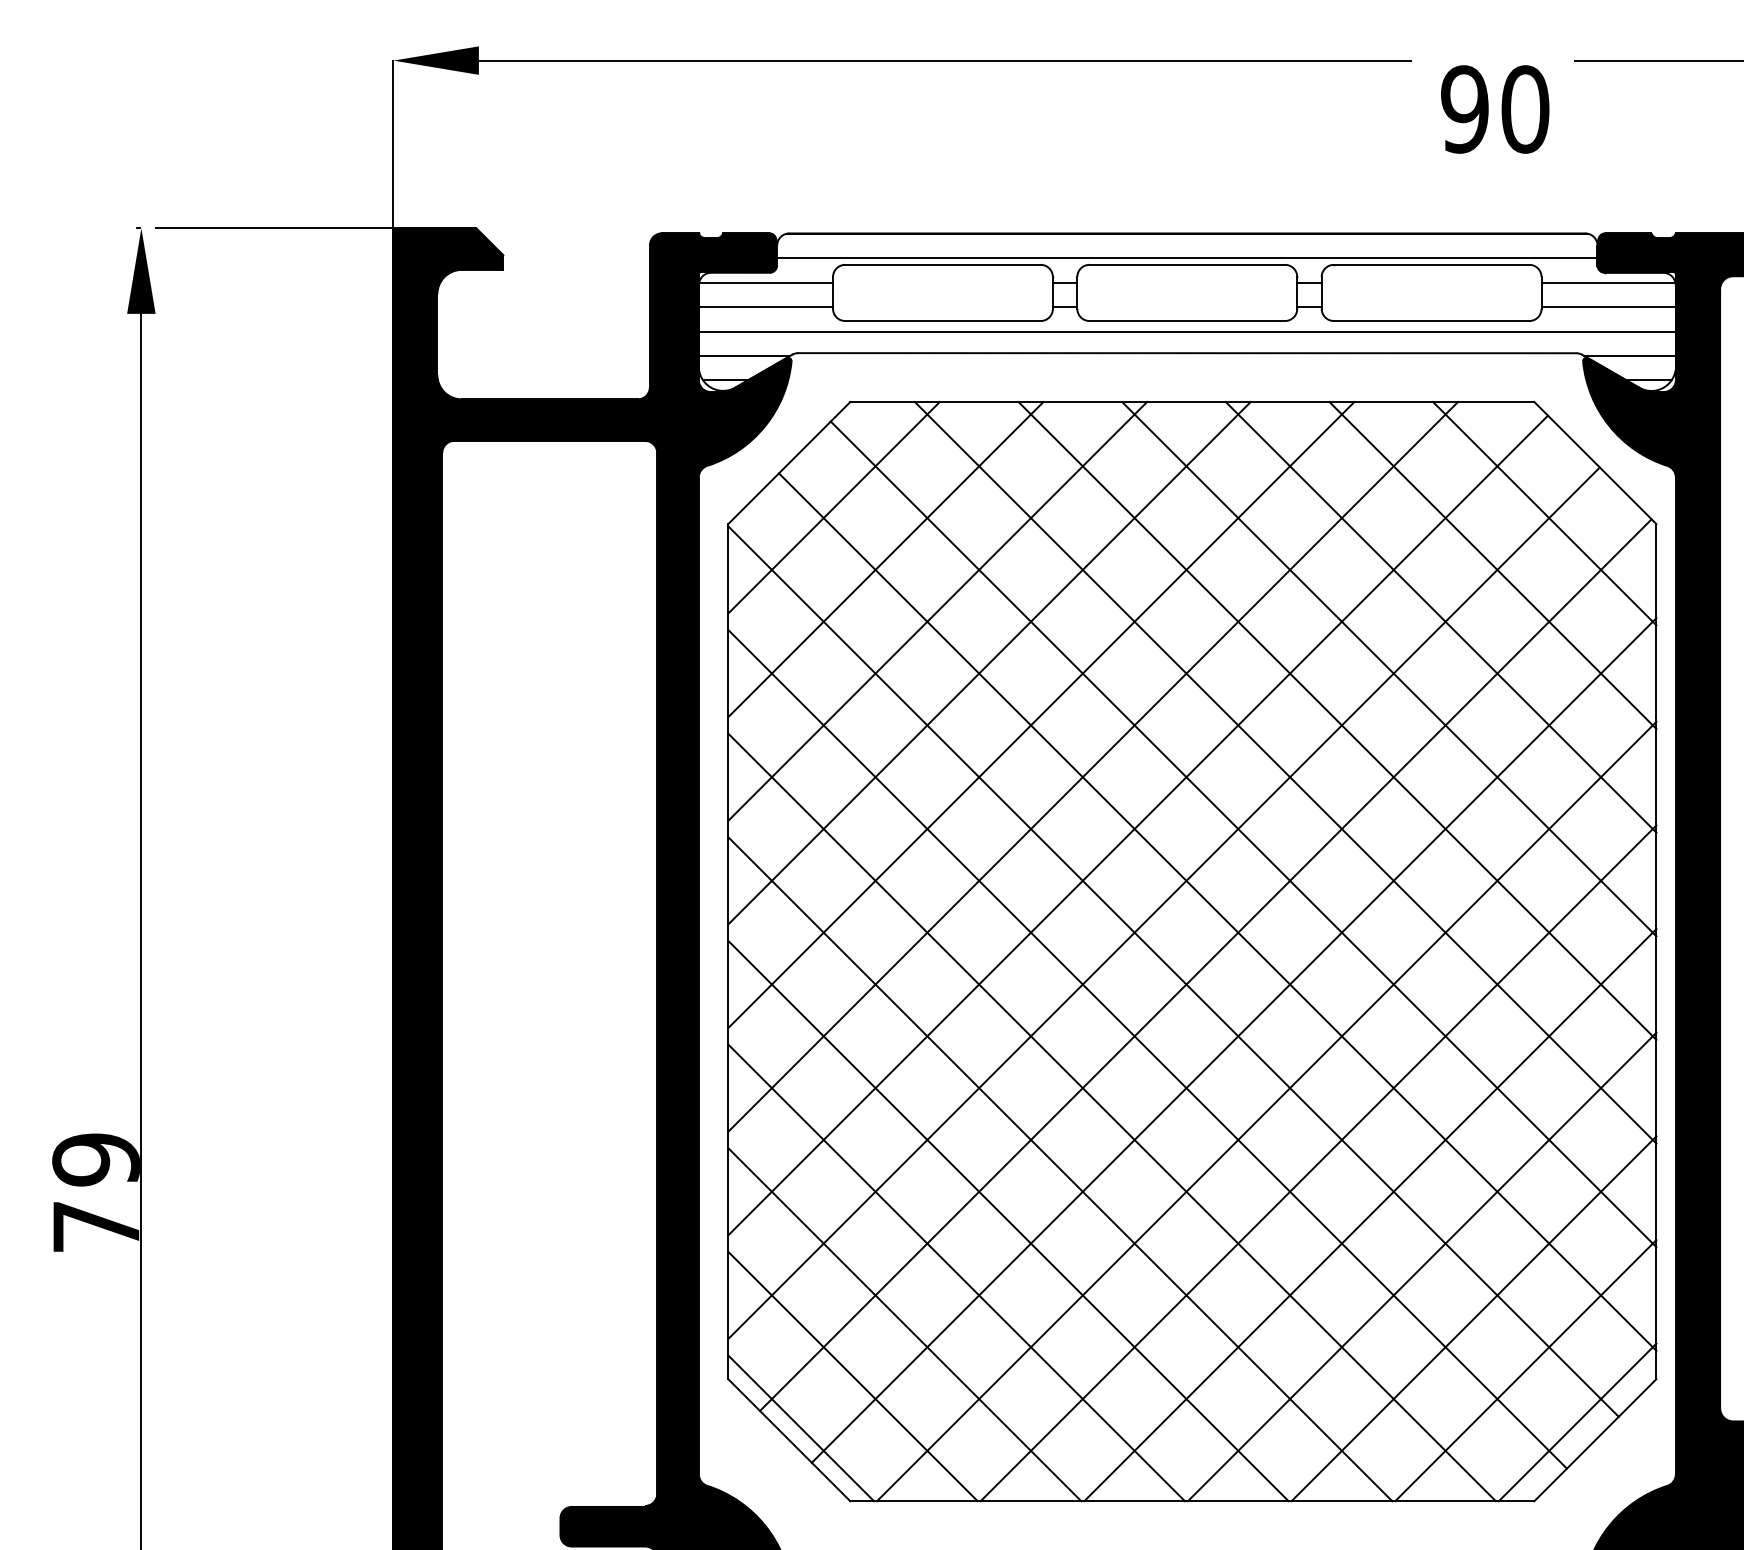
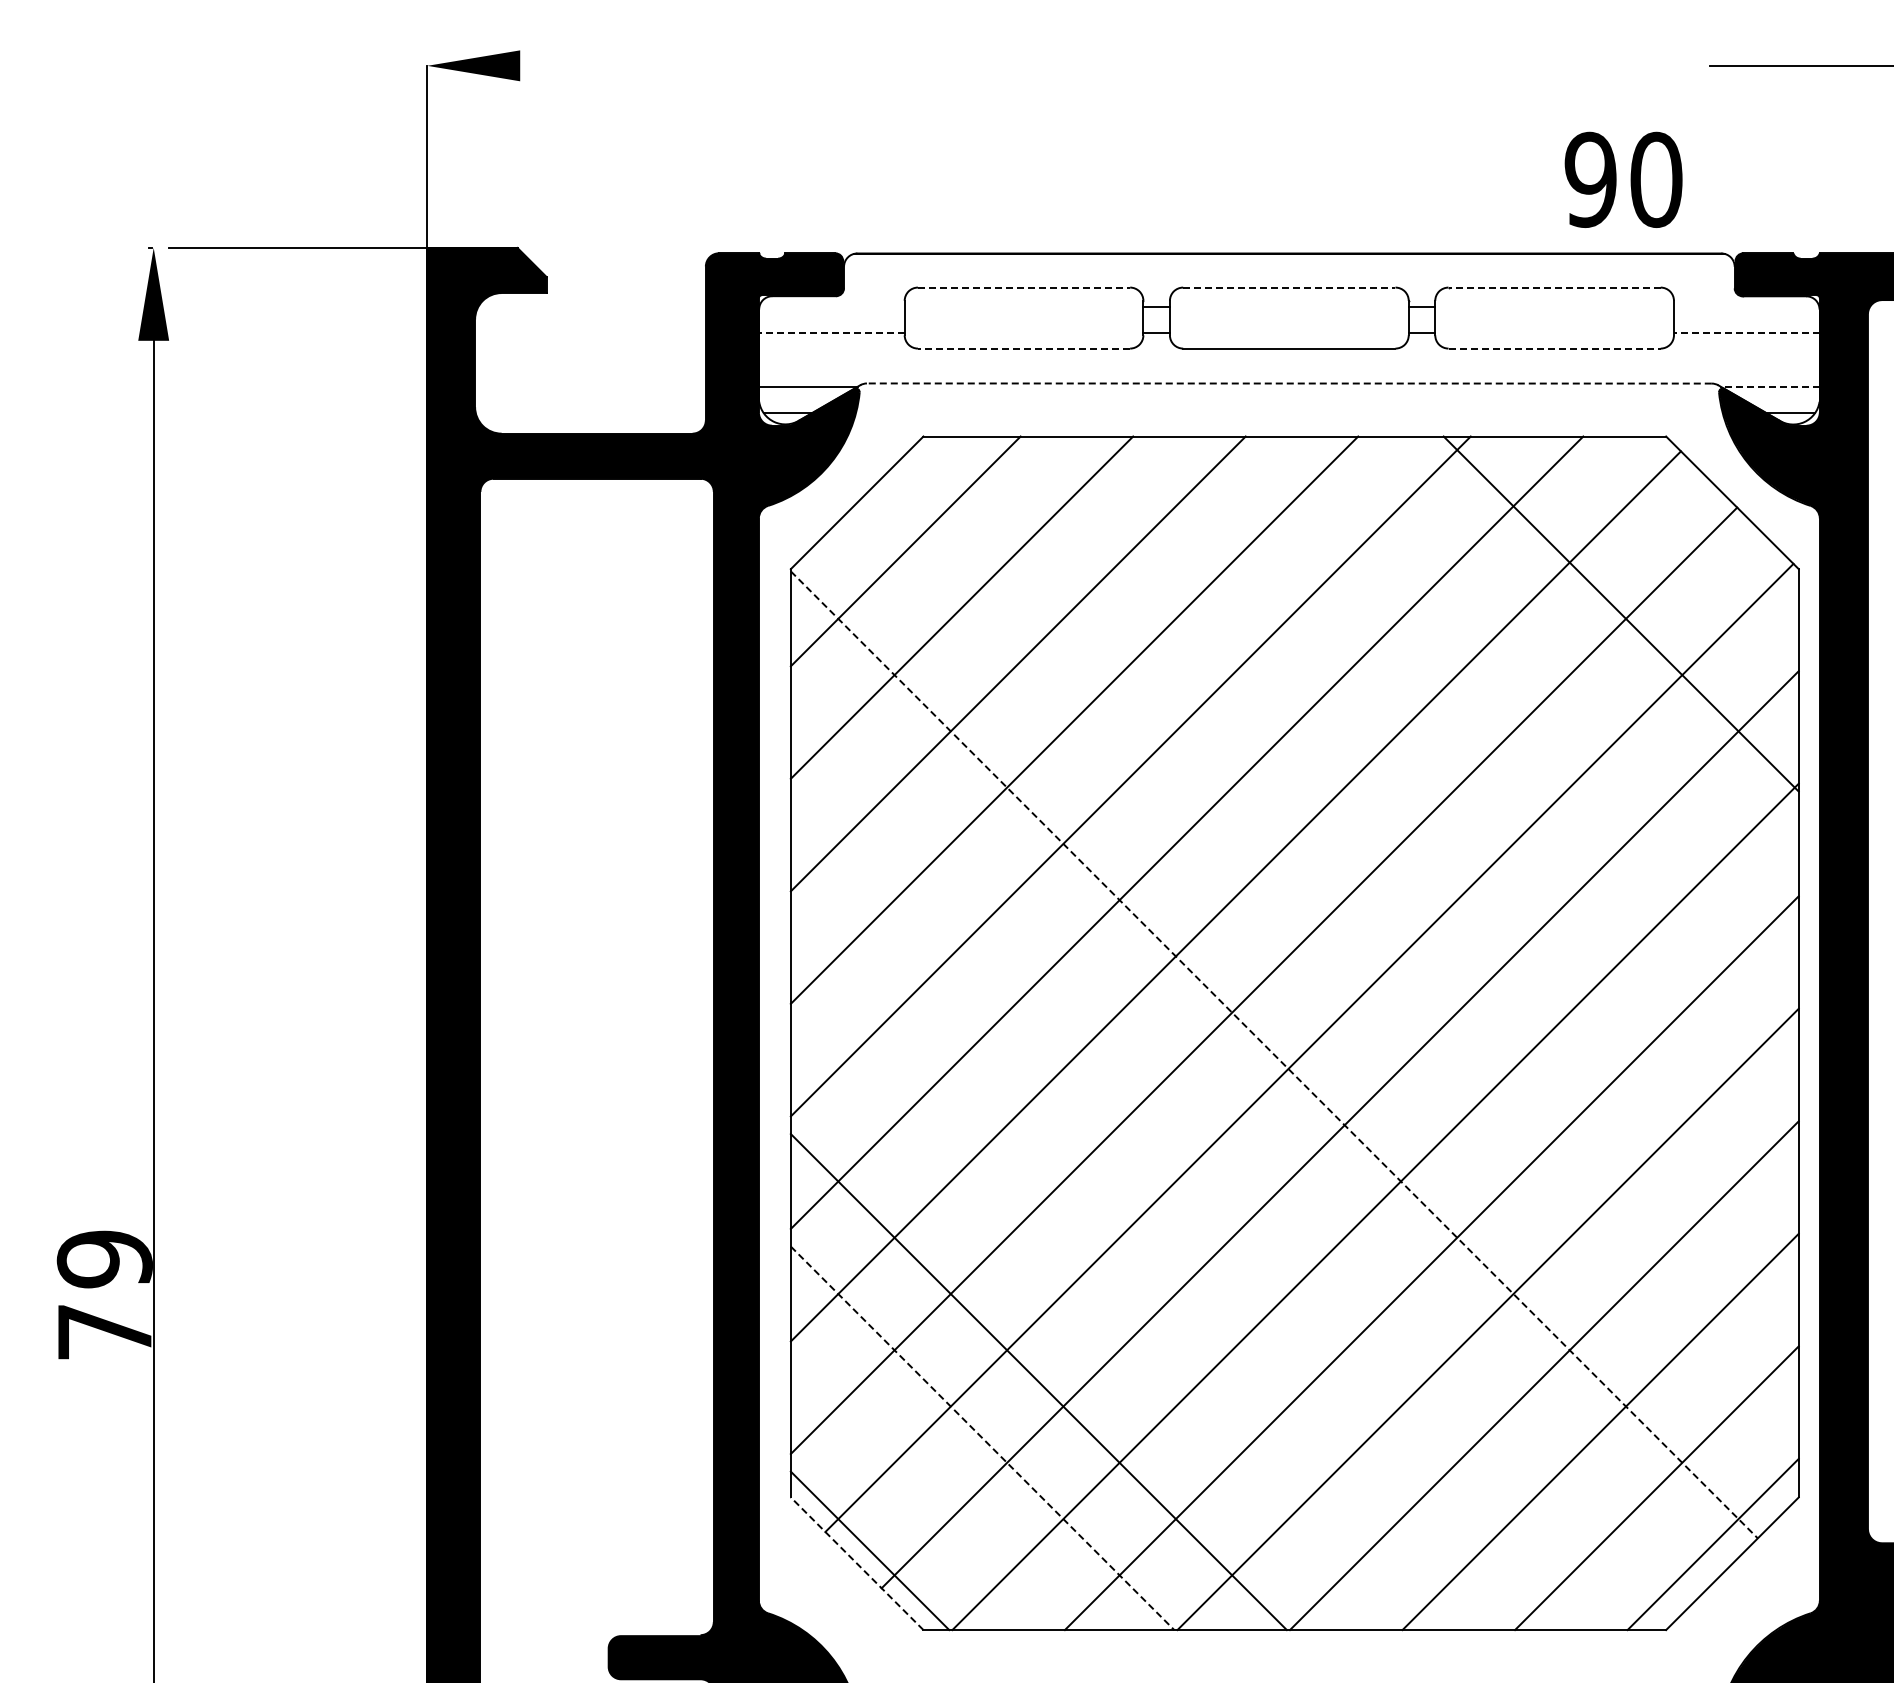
line: (944, 60) -> (1025, 65), removed
text: (1495, 109) -> (1623, 179), moved
line: (1187, 258) -> (1289, 280), removed
line: (943, 264) -> (1024, 287), solid -> dashed
line: (1187, 264) -> (1289, 287), solid -> dashed
line: (1431, 264) -> (1554, 287), solid -> dashed
line: (765, 282) -> (831, 306), removed
line: (1608, 282) -> (1746, 306), removed
line: (765, 307) -> (831, 333), solid -> dashed
line: (1608, 307) -> (1746, 333), solid -> dashed
line: (942, 320) -> (1023, 348), solid -> dashed
line: (1432, 320) -> (1555, 348), solid -> dashed
line: (1187, 331) -> (1289, 360), removed
line: (1186, 353) -> (1288, 383), solid -> dashed
line: (1630, 355) -> (1770, 386), solid -> dashed
line: (1544, 513) -> (1677, 557), removed
line: (1440, 617) -> (1564, 670), removed
line: (1389, 669) -> (1508, 726), removed
line: (1337, 720) -> (1452, 782), removed
line: (1285, 772) -> (1395, 838), removed
line: (1243, 833) -> (1350, 905), removed
line: (1216, 912) -> (1321, 990), removed
line: (1173, 971) -> (1274, 1054), solid -> dashed
line: (1146, 1048) -> (1245, 1138), removed
line: (1111, 1117) -> (1207, 1213), removed
line: (1059, 1169) -> (1150, 1269), removed
line: (1007, 1220) -> (1094, 1325), removed
line: (904, 1324) -> (982, 1438), solid -> dashed
line: (852, 1376) -> (925, 1494), removed
line: (789, 1439) -> (857, 1563), solid -> dashed

